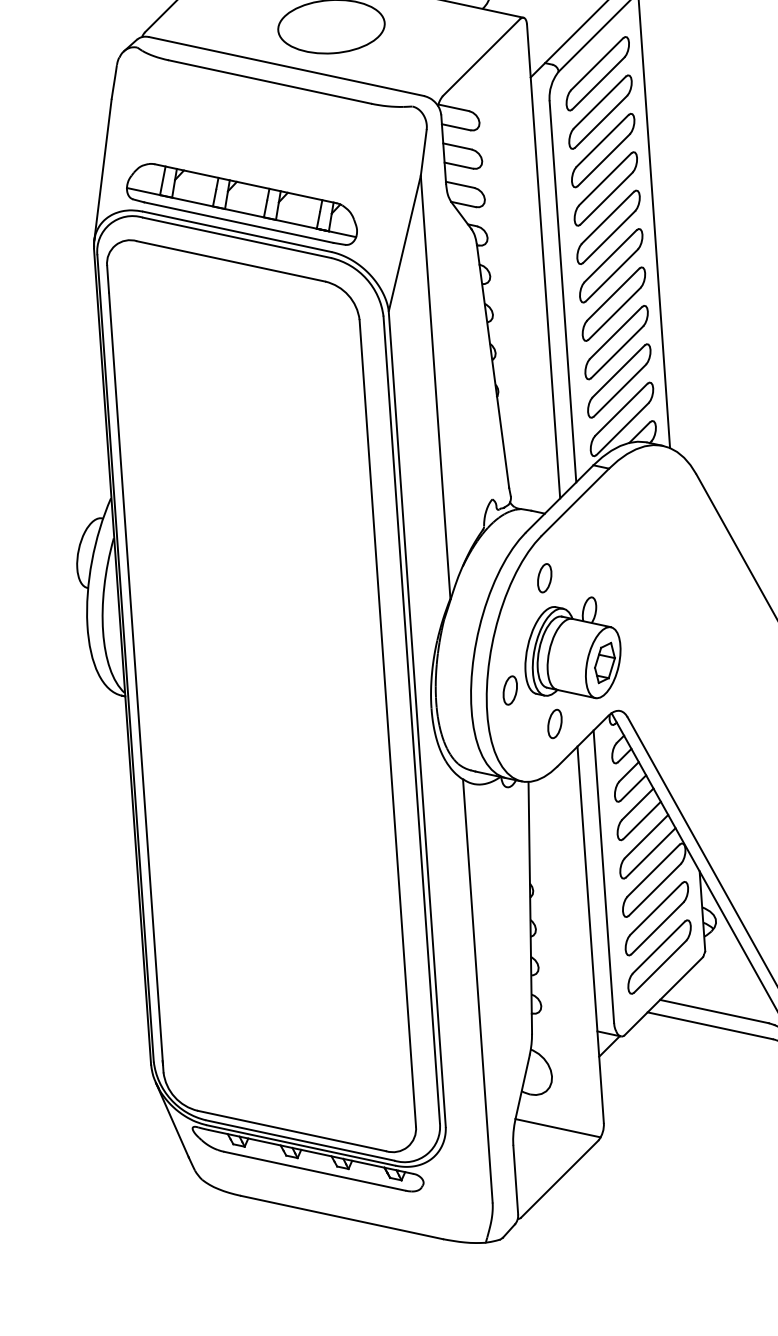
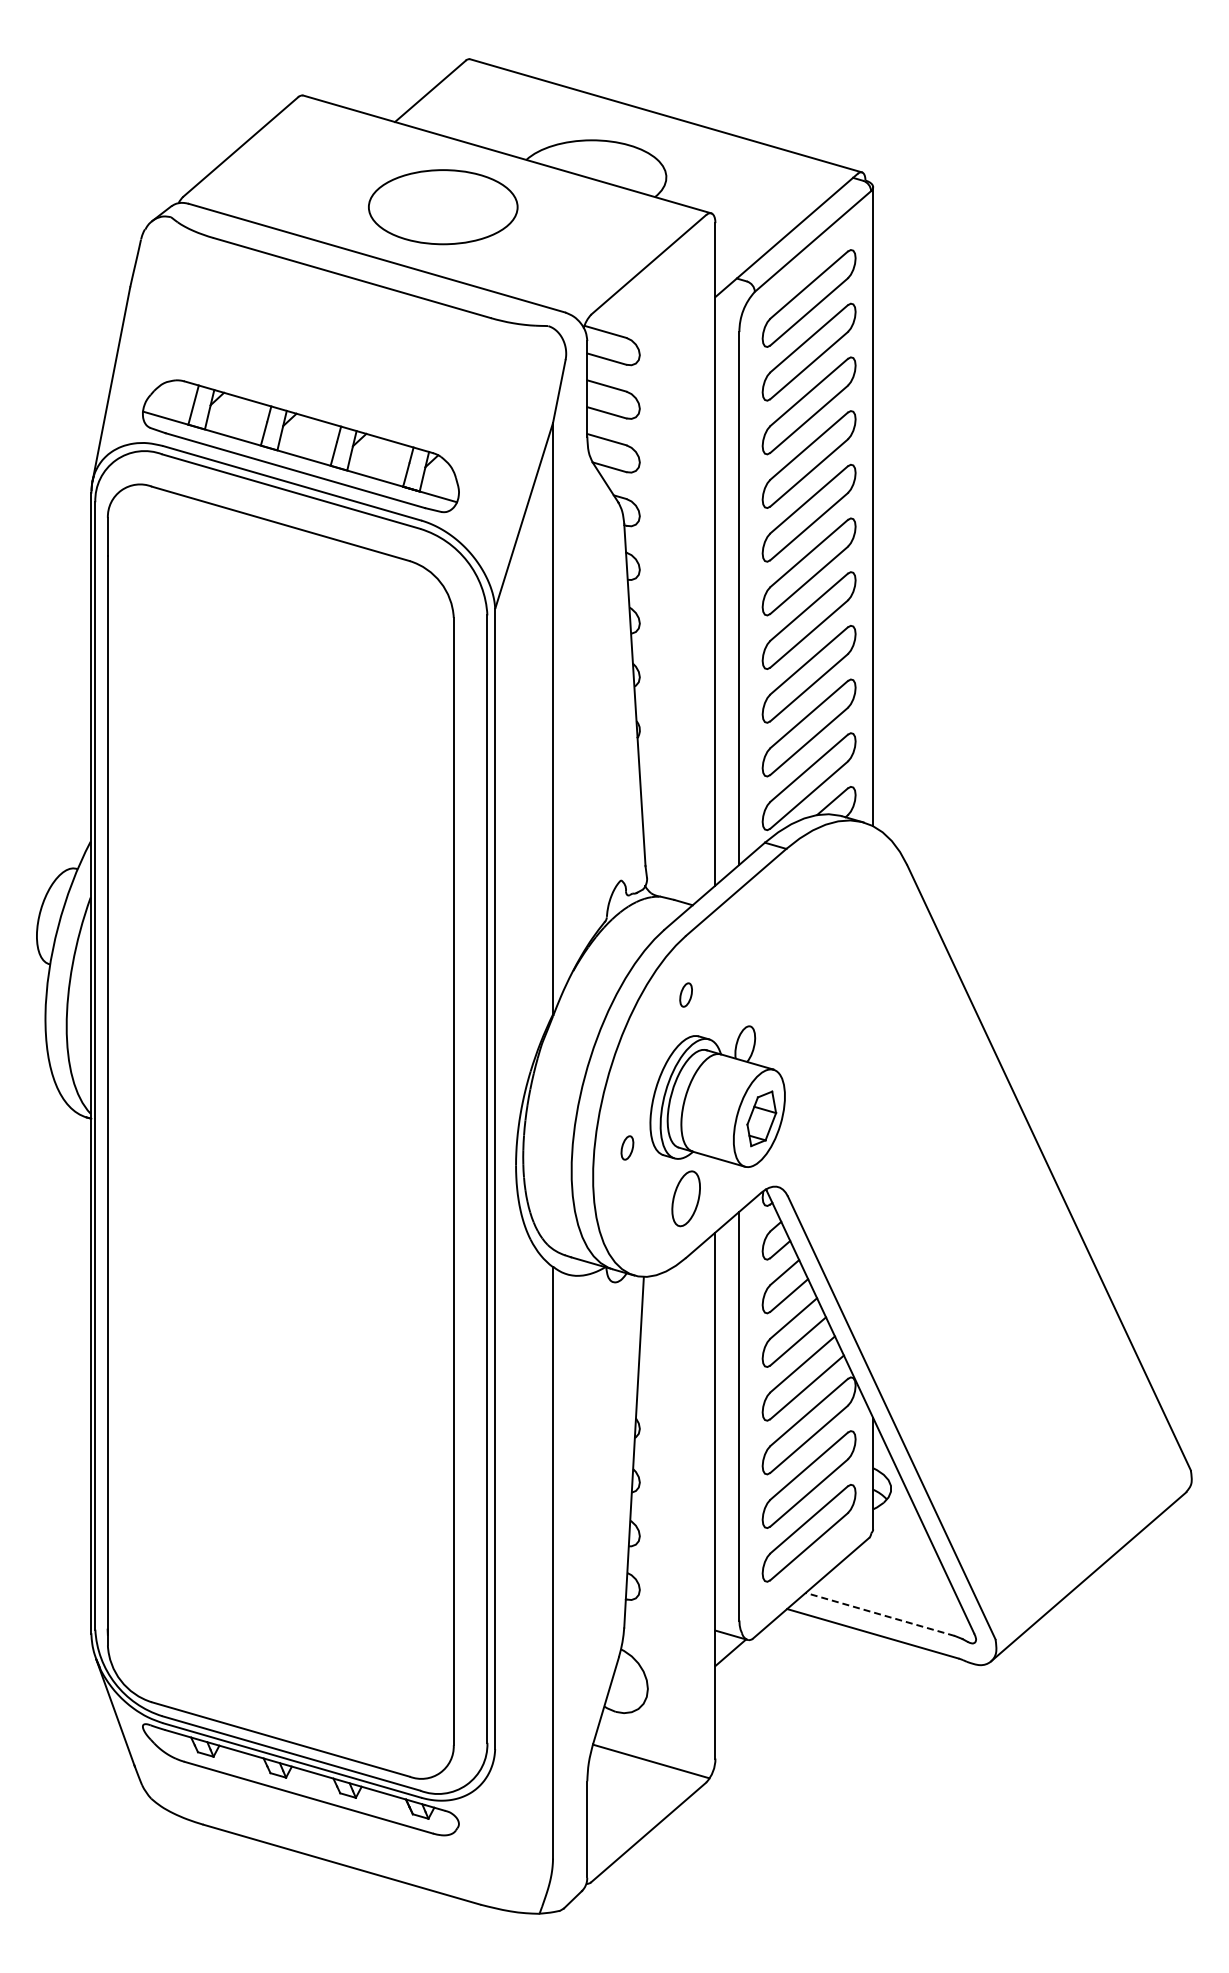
part: (544, 577) -> (685, 994), size x0.6
part: (510, 690) -> (627, 1147), size x0.6
part: (555, 723) -> (686, 1198), size x1.4
line: (714, 1011) -> (880, 1614), solid -> dashed

